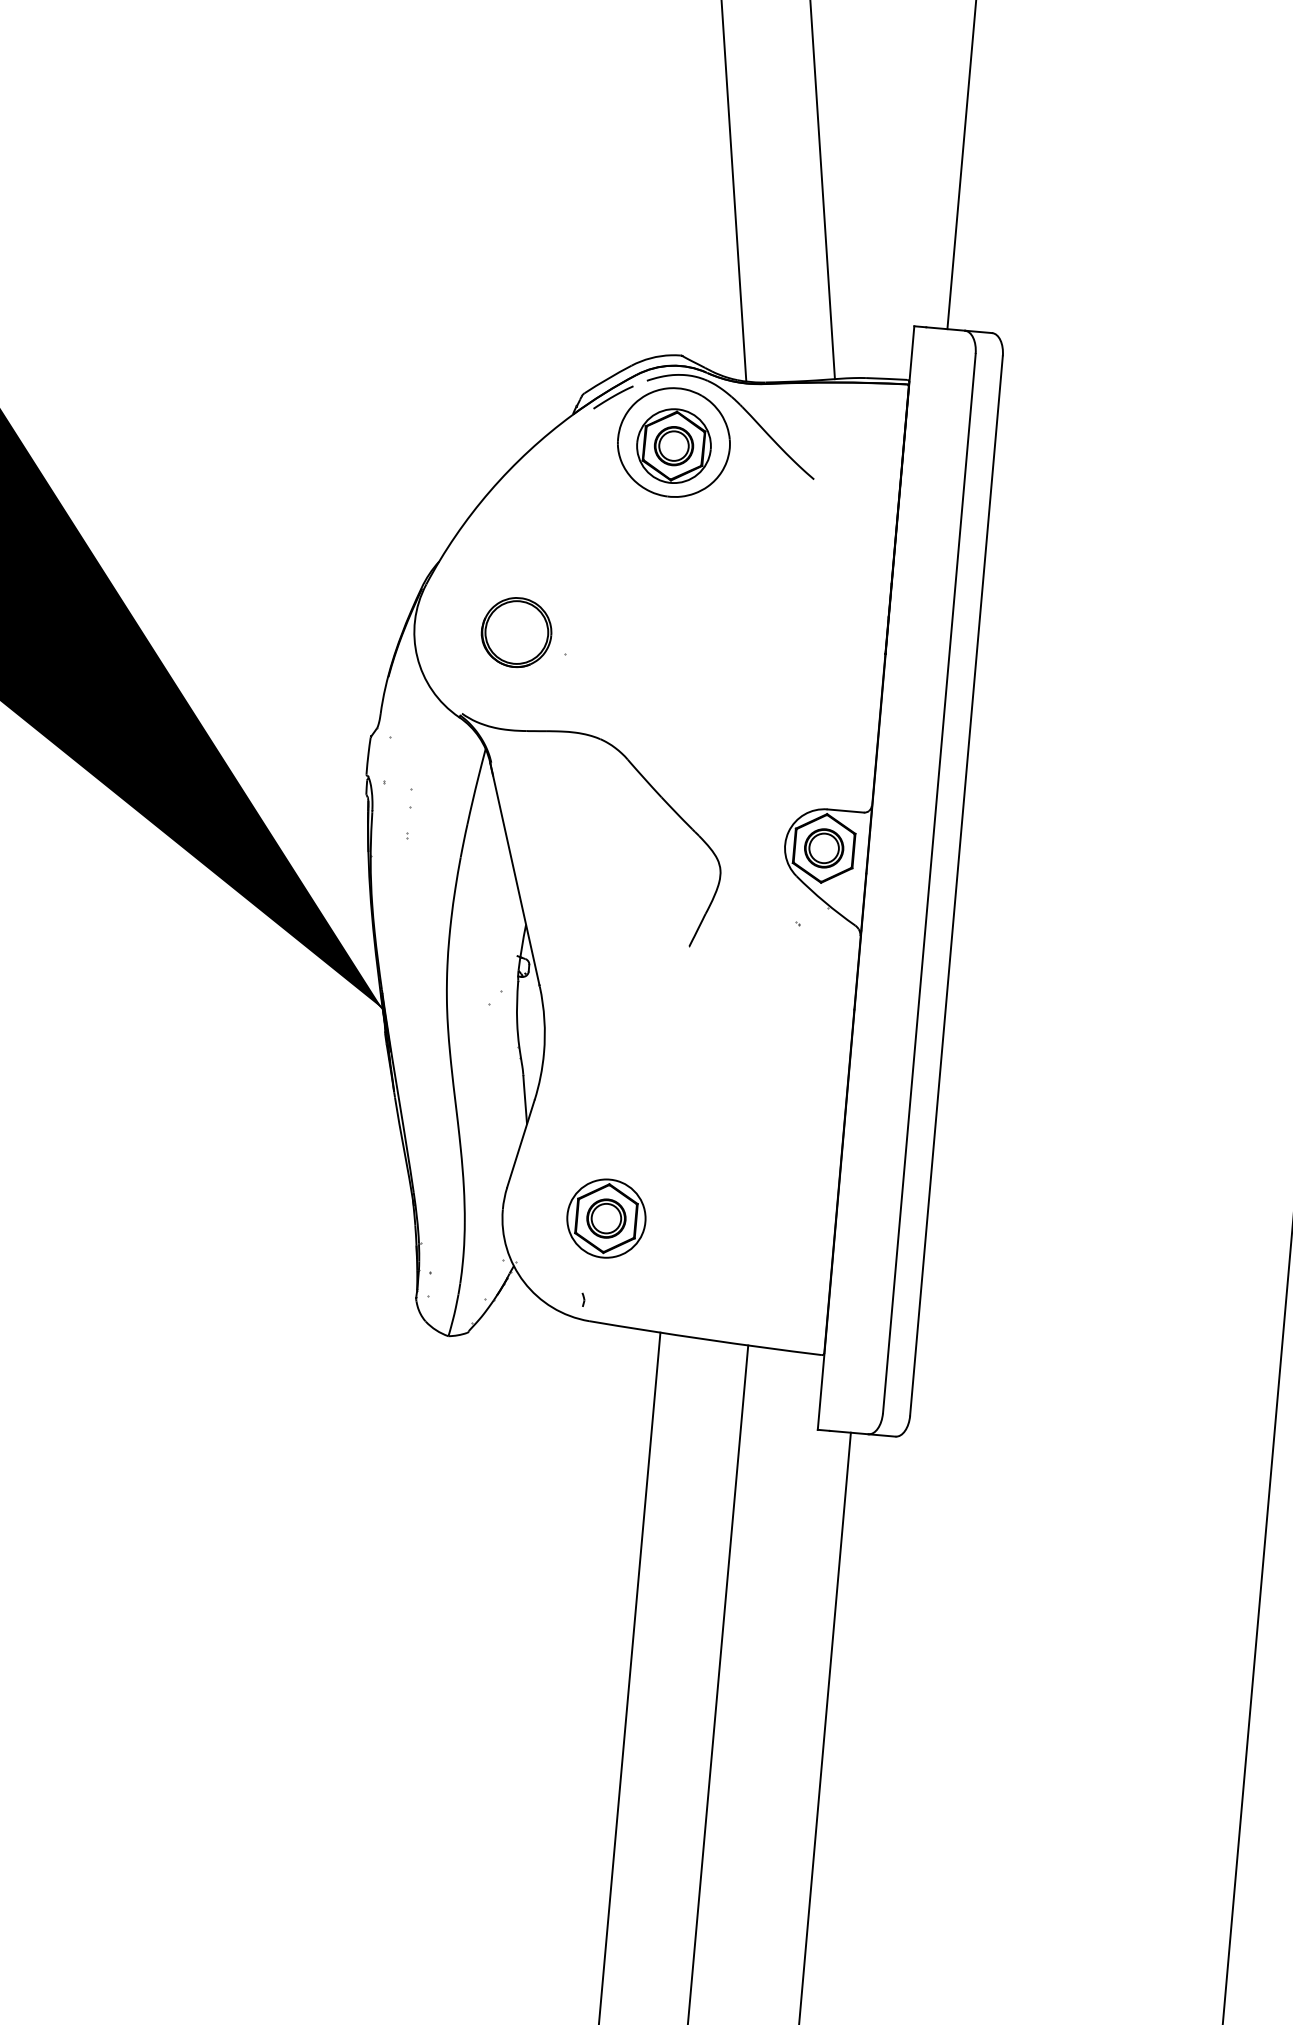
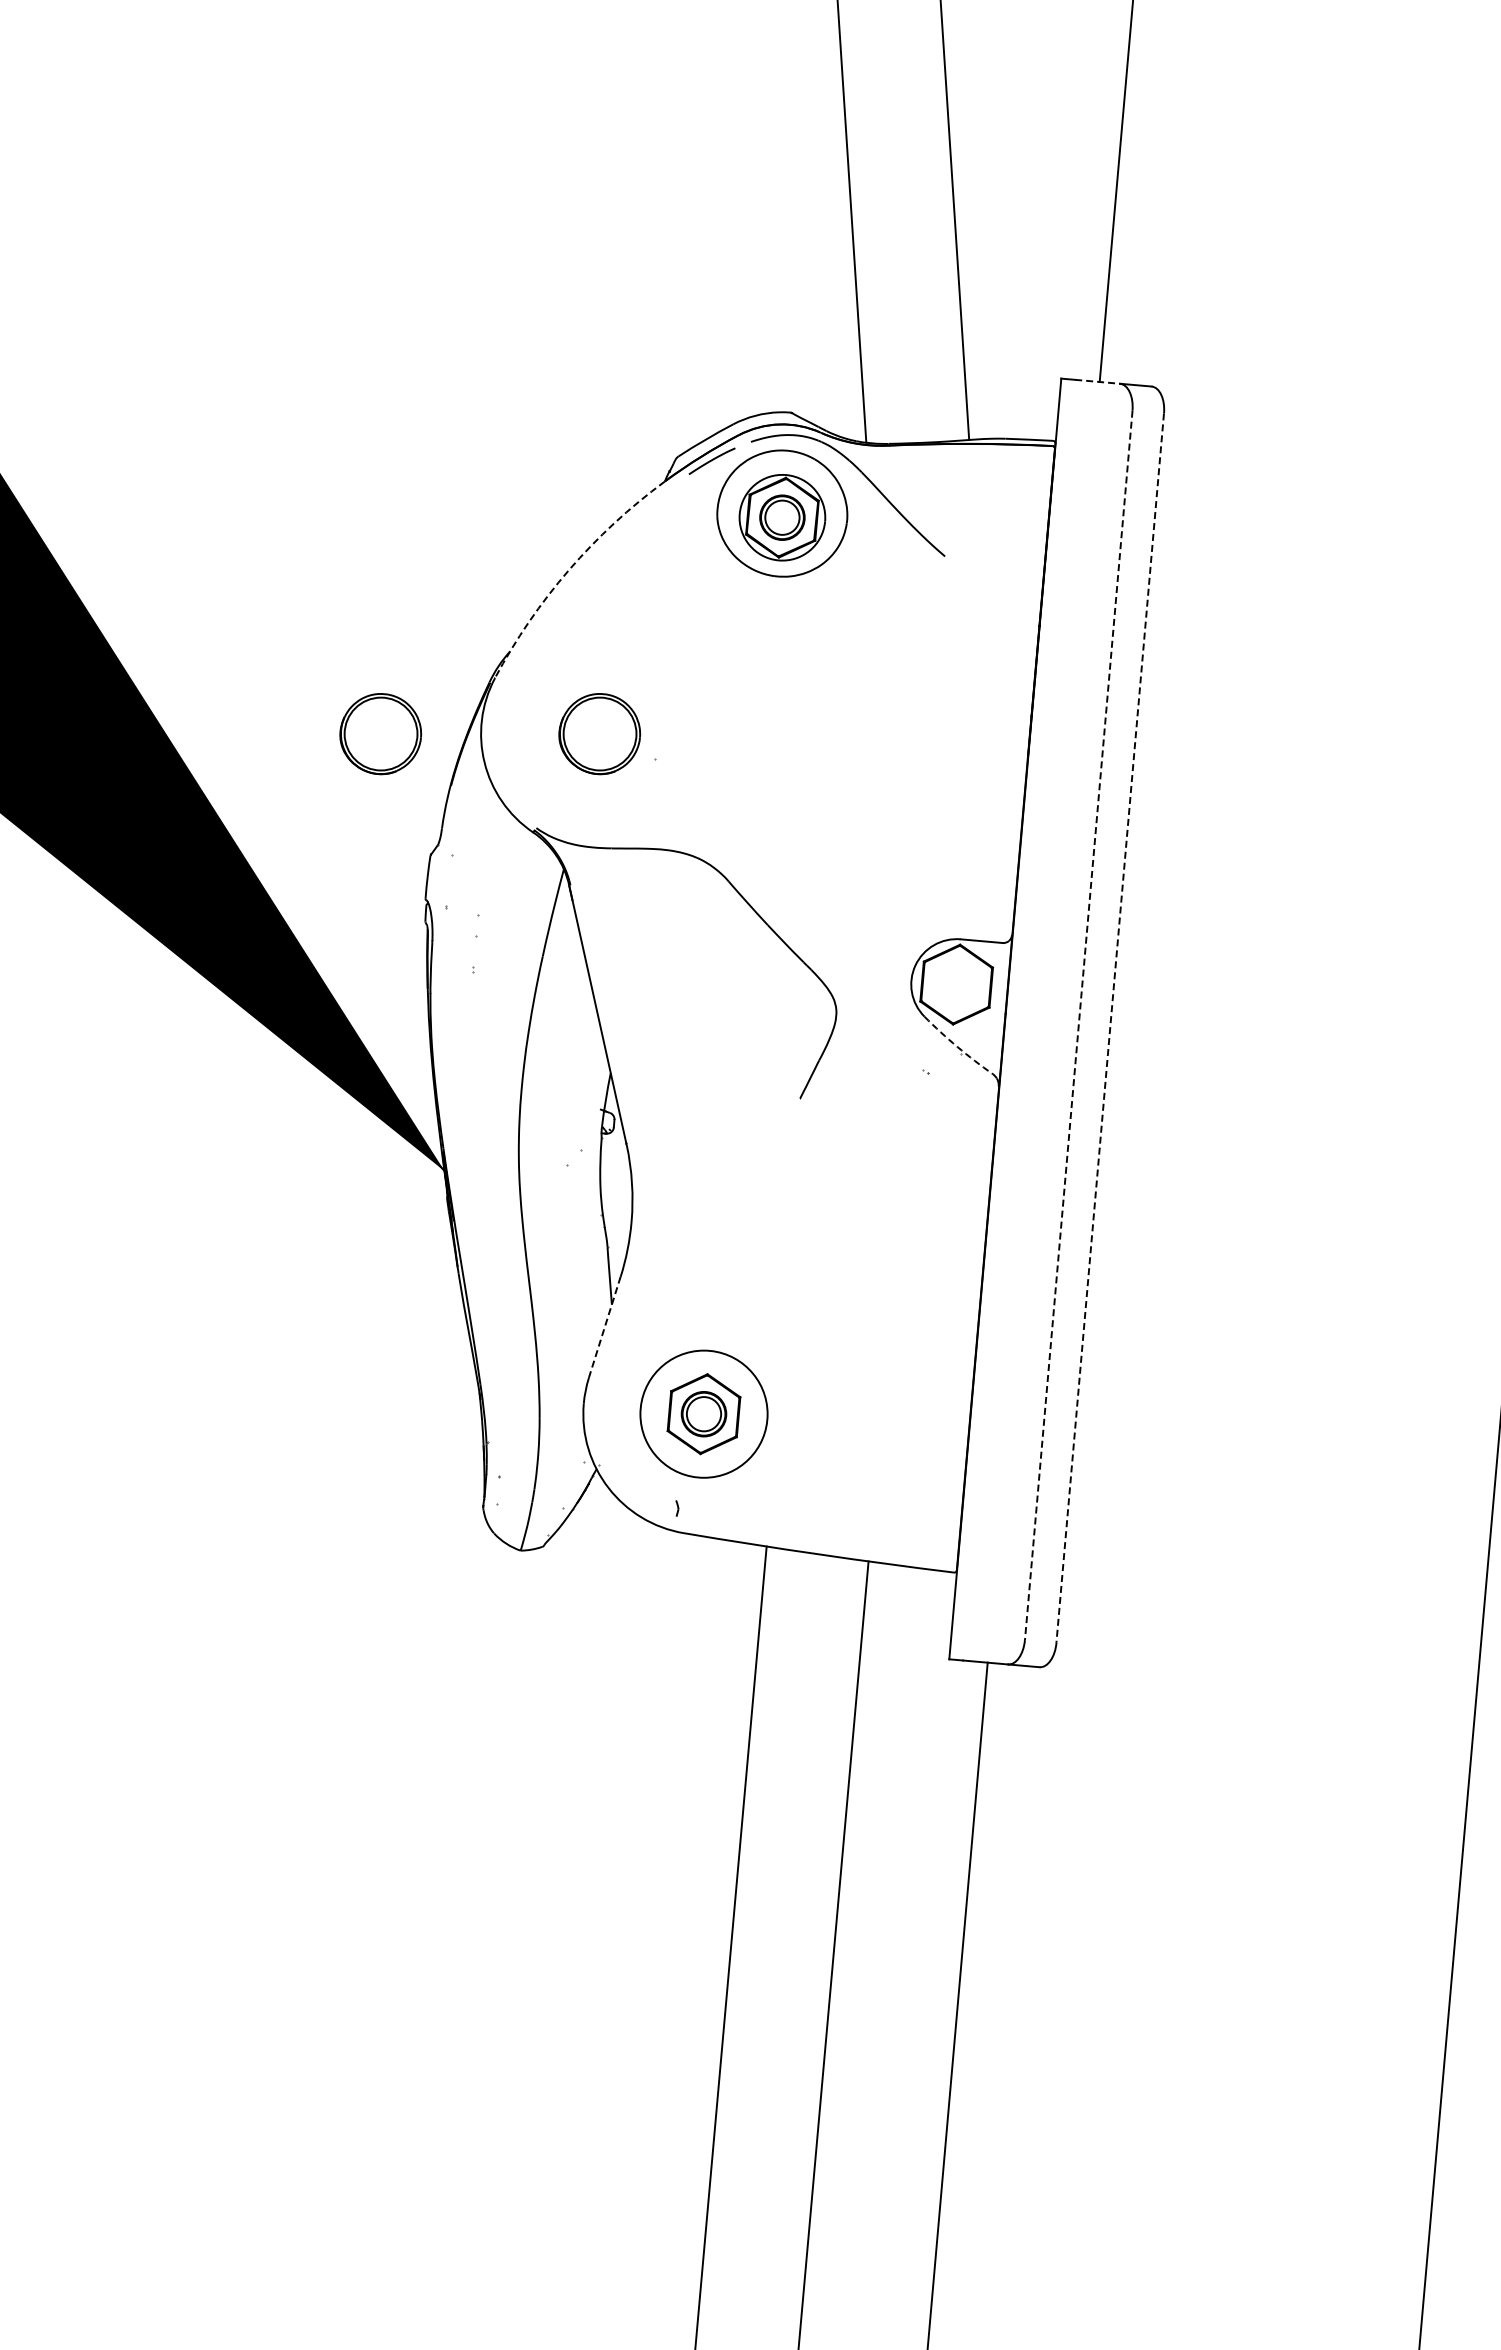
line: (945, 328) -> (1097, 381), solid -> dashed
arc: (489, 491) -> (568, 570), solid -> dashed
part: (327, 632) -> (380, 734), added
part: (824, 848) -> (956, 984), removed
line: (929, 883) -> (1078, 1025), solid -> dashed
line: (956, 886) -> (1110, 1028), solid -> dashed
arc: (824, 901) -> (957, 1046), solid -> dashed
line: (520, 1143) -> (604, 1327), solid -> dashed
circle: (606, 1218) -> (703, 1413), size x1.4

